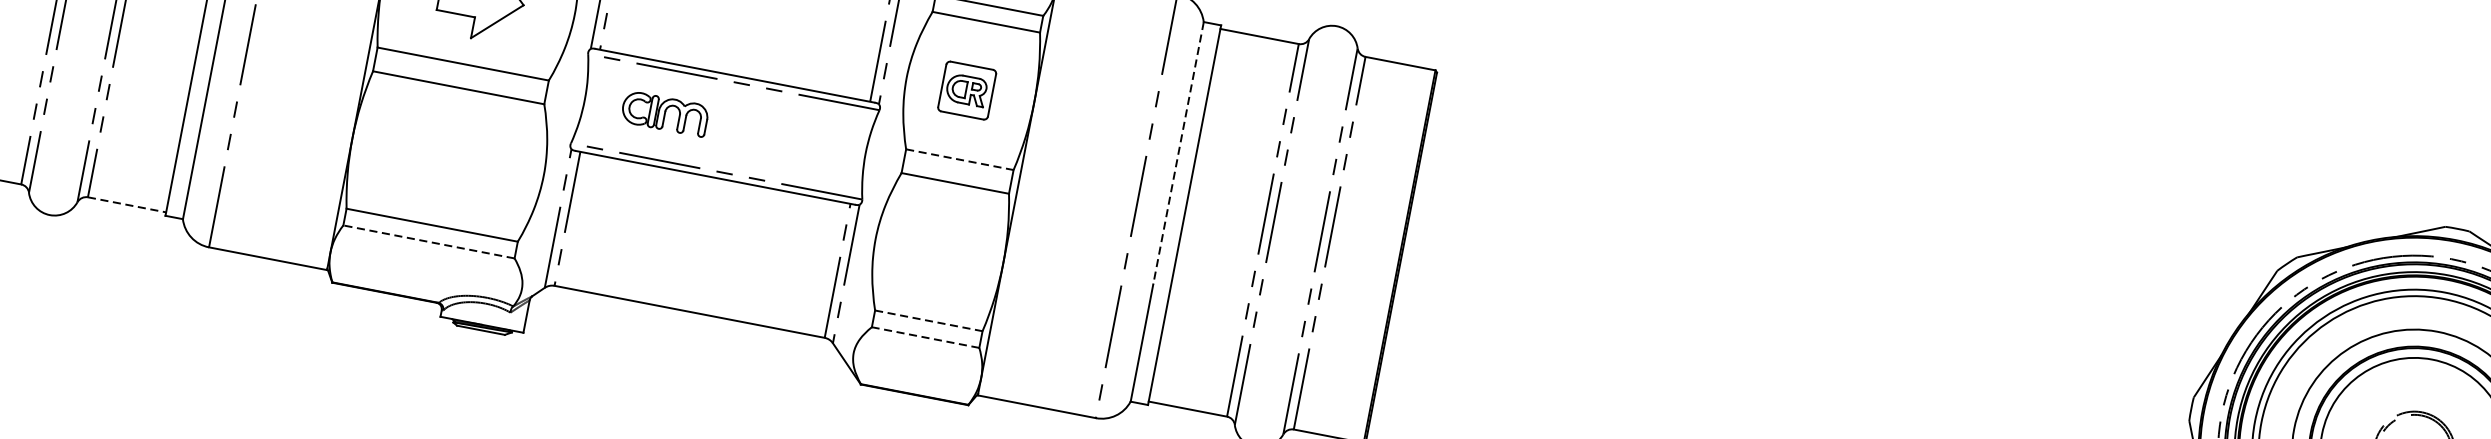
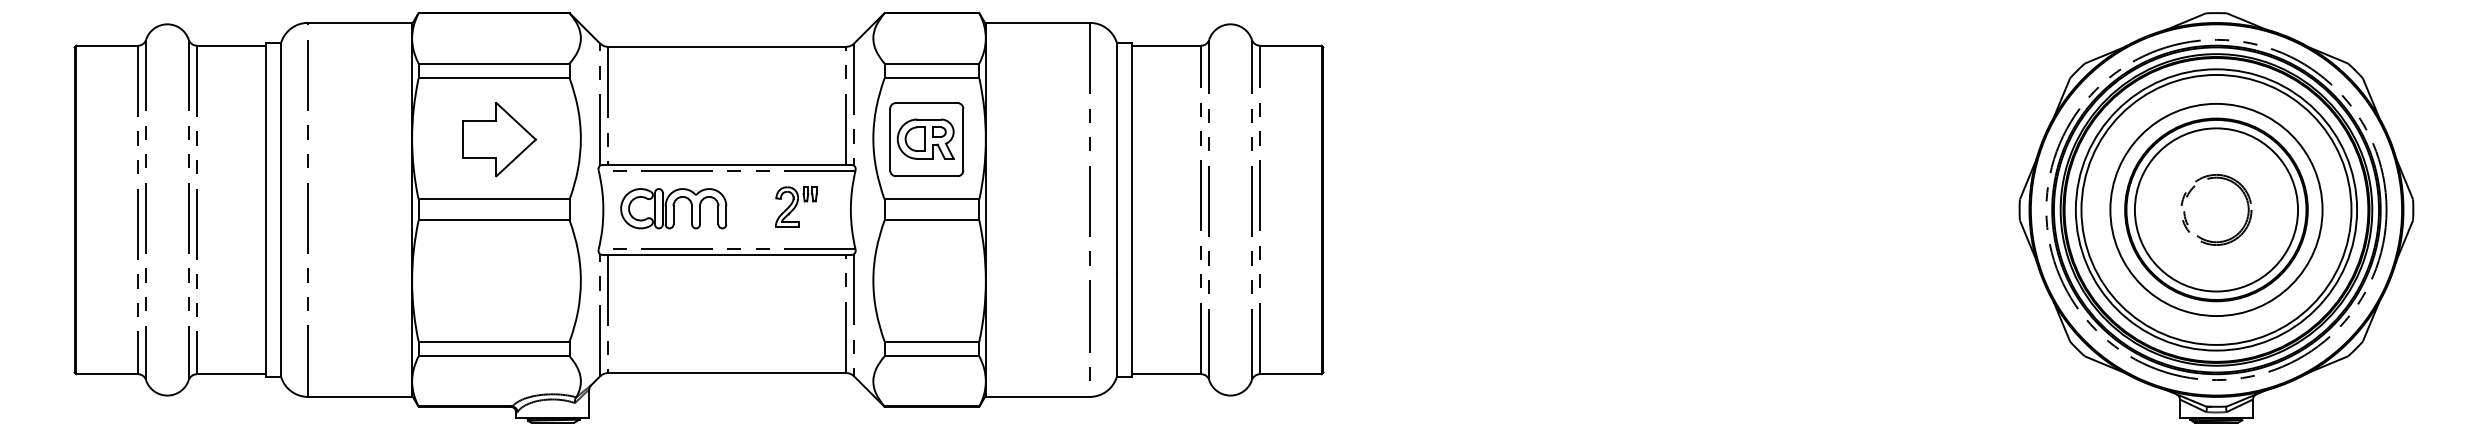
part: (966, 90) -> (926, 139), size x1.67
part: (664, 113) -> (673, 208), size x1.43
part: (804, 138) -> (796, 206), added
line: (1178, 153) -> (1116, 158), dashed -> solid
line: (960, 159) -> (932, 199), dashed -> solid
line: (127, 205) -> (231, 374), dashed -> solid
line: (428, 242) -> (493, 356), dashed -> solid
line: (929, 320) -> (932, 341), dashed -> solid
line: (925, 337) -> (931, 356), dashed -> solid

